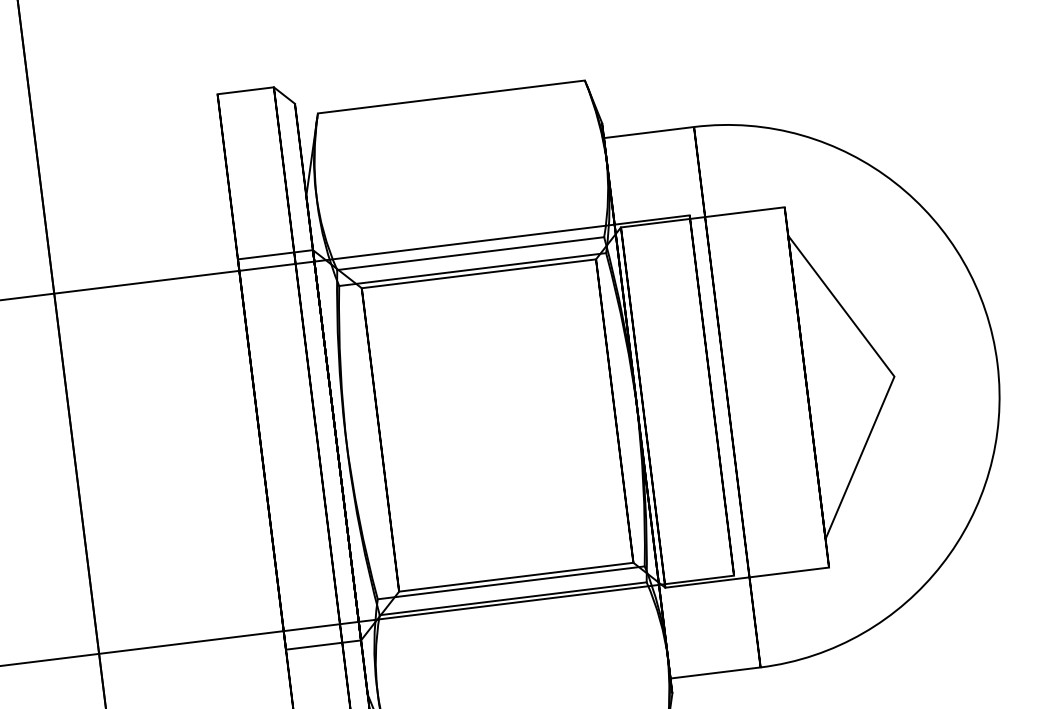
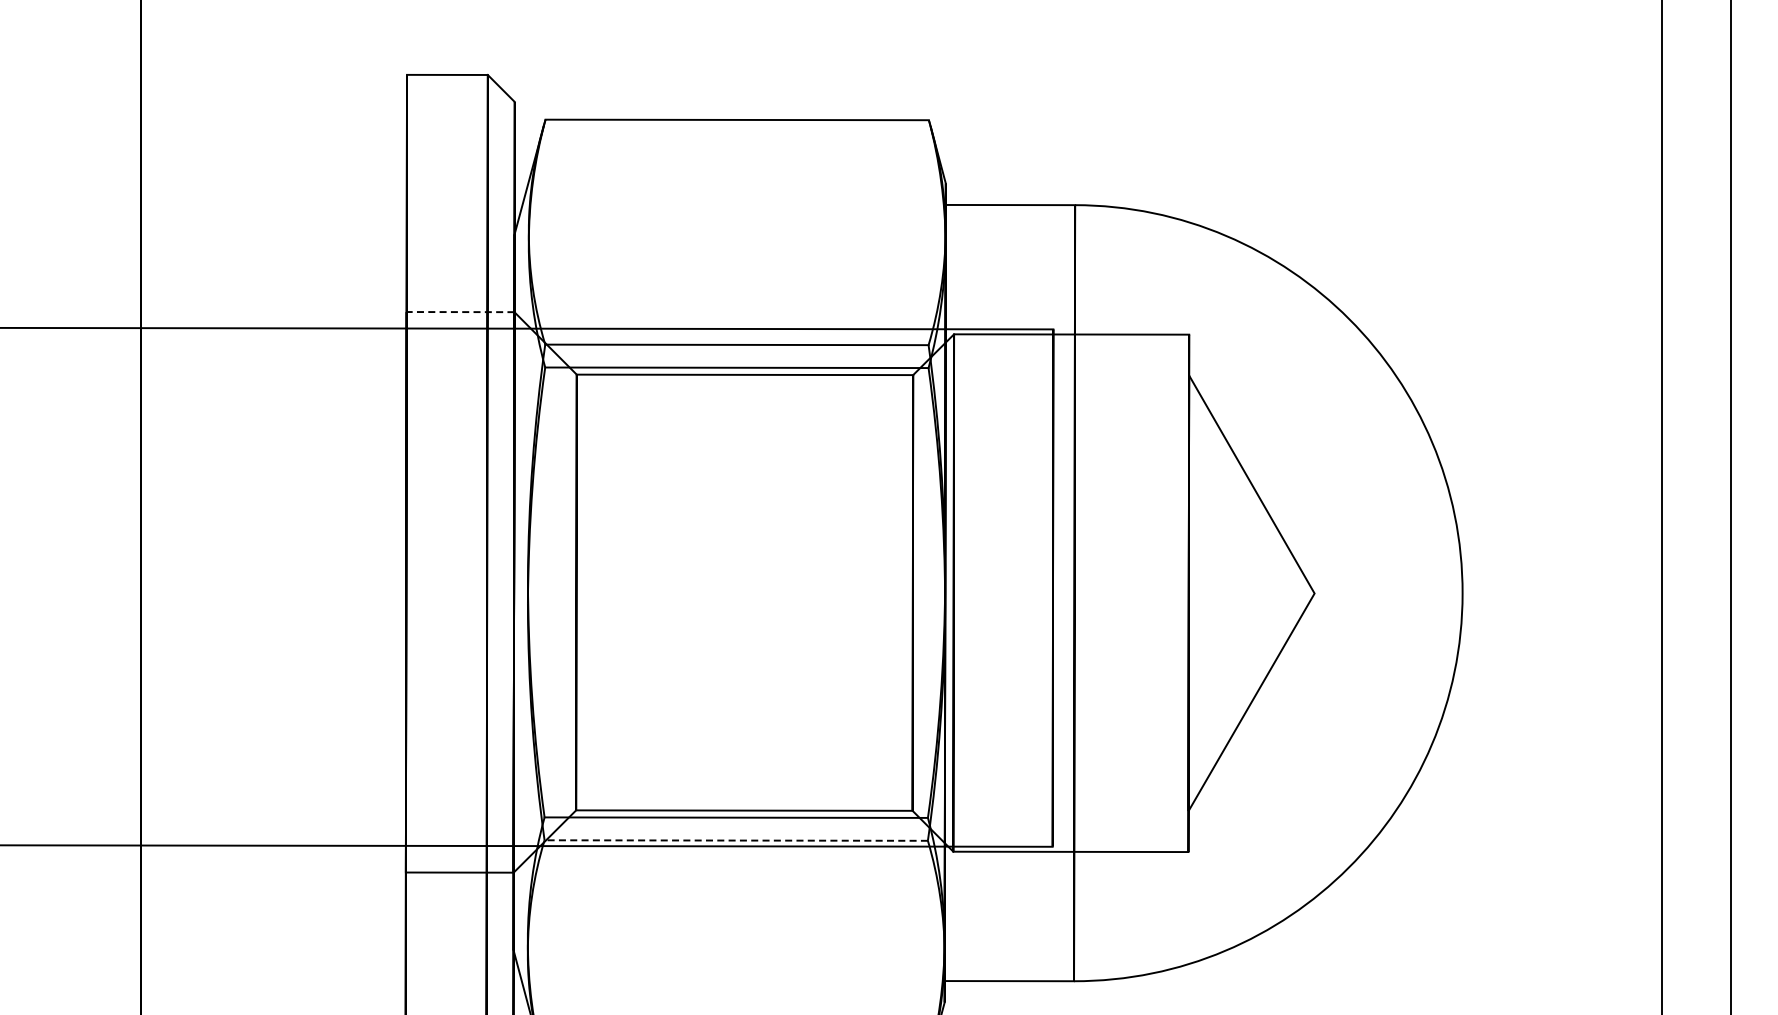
line: (275, 255) -> (460, 312), solid -> dashed
line: (513, 598) -> (736, 840), solid -> dashed

